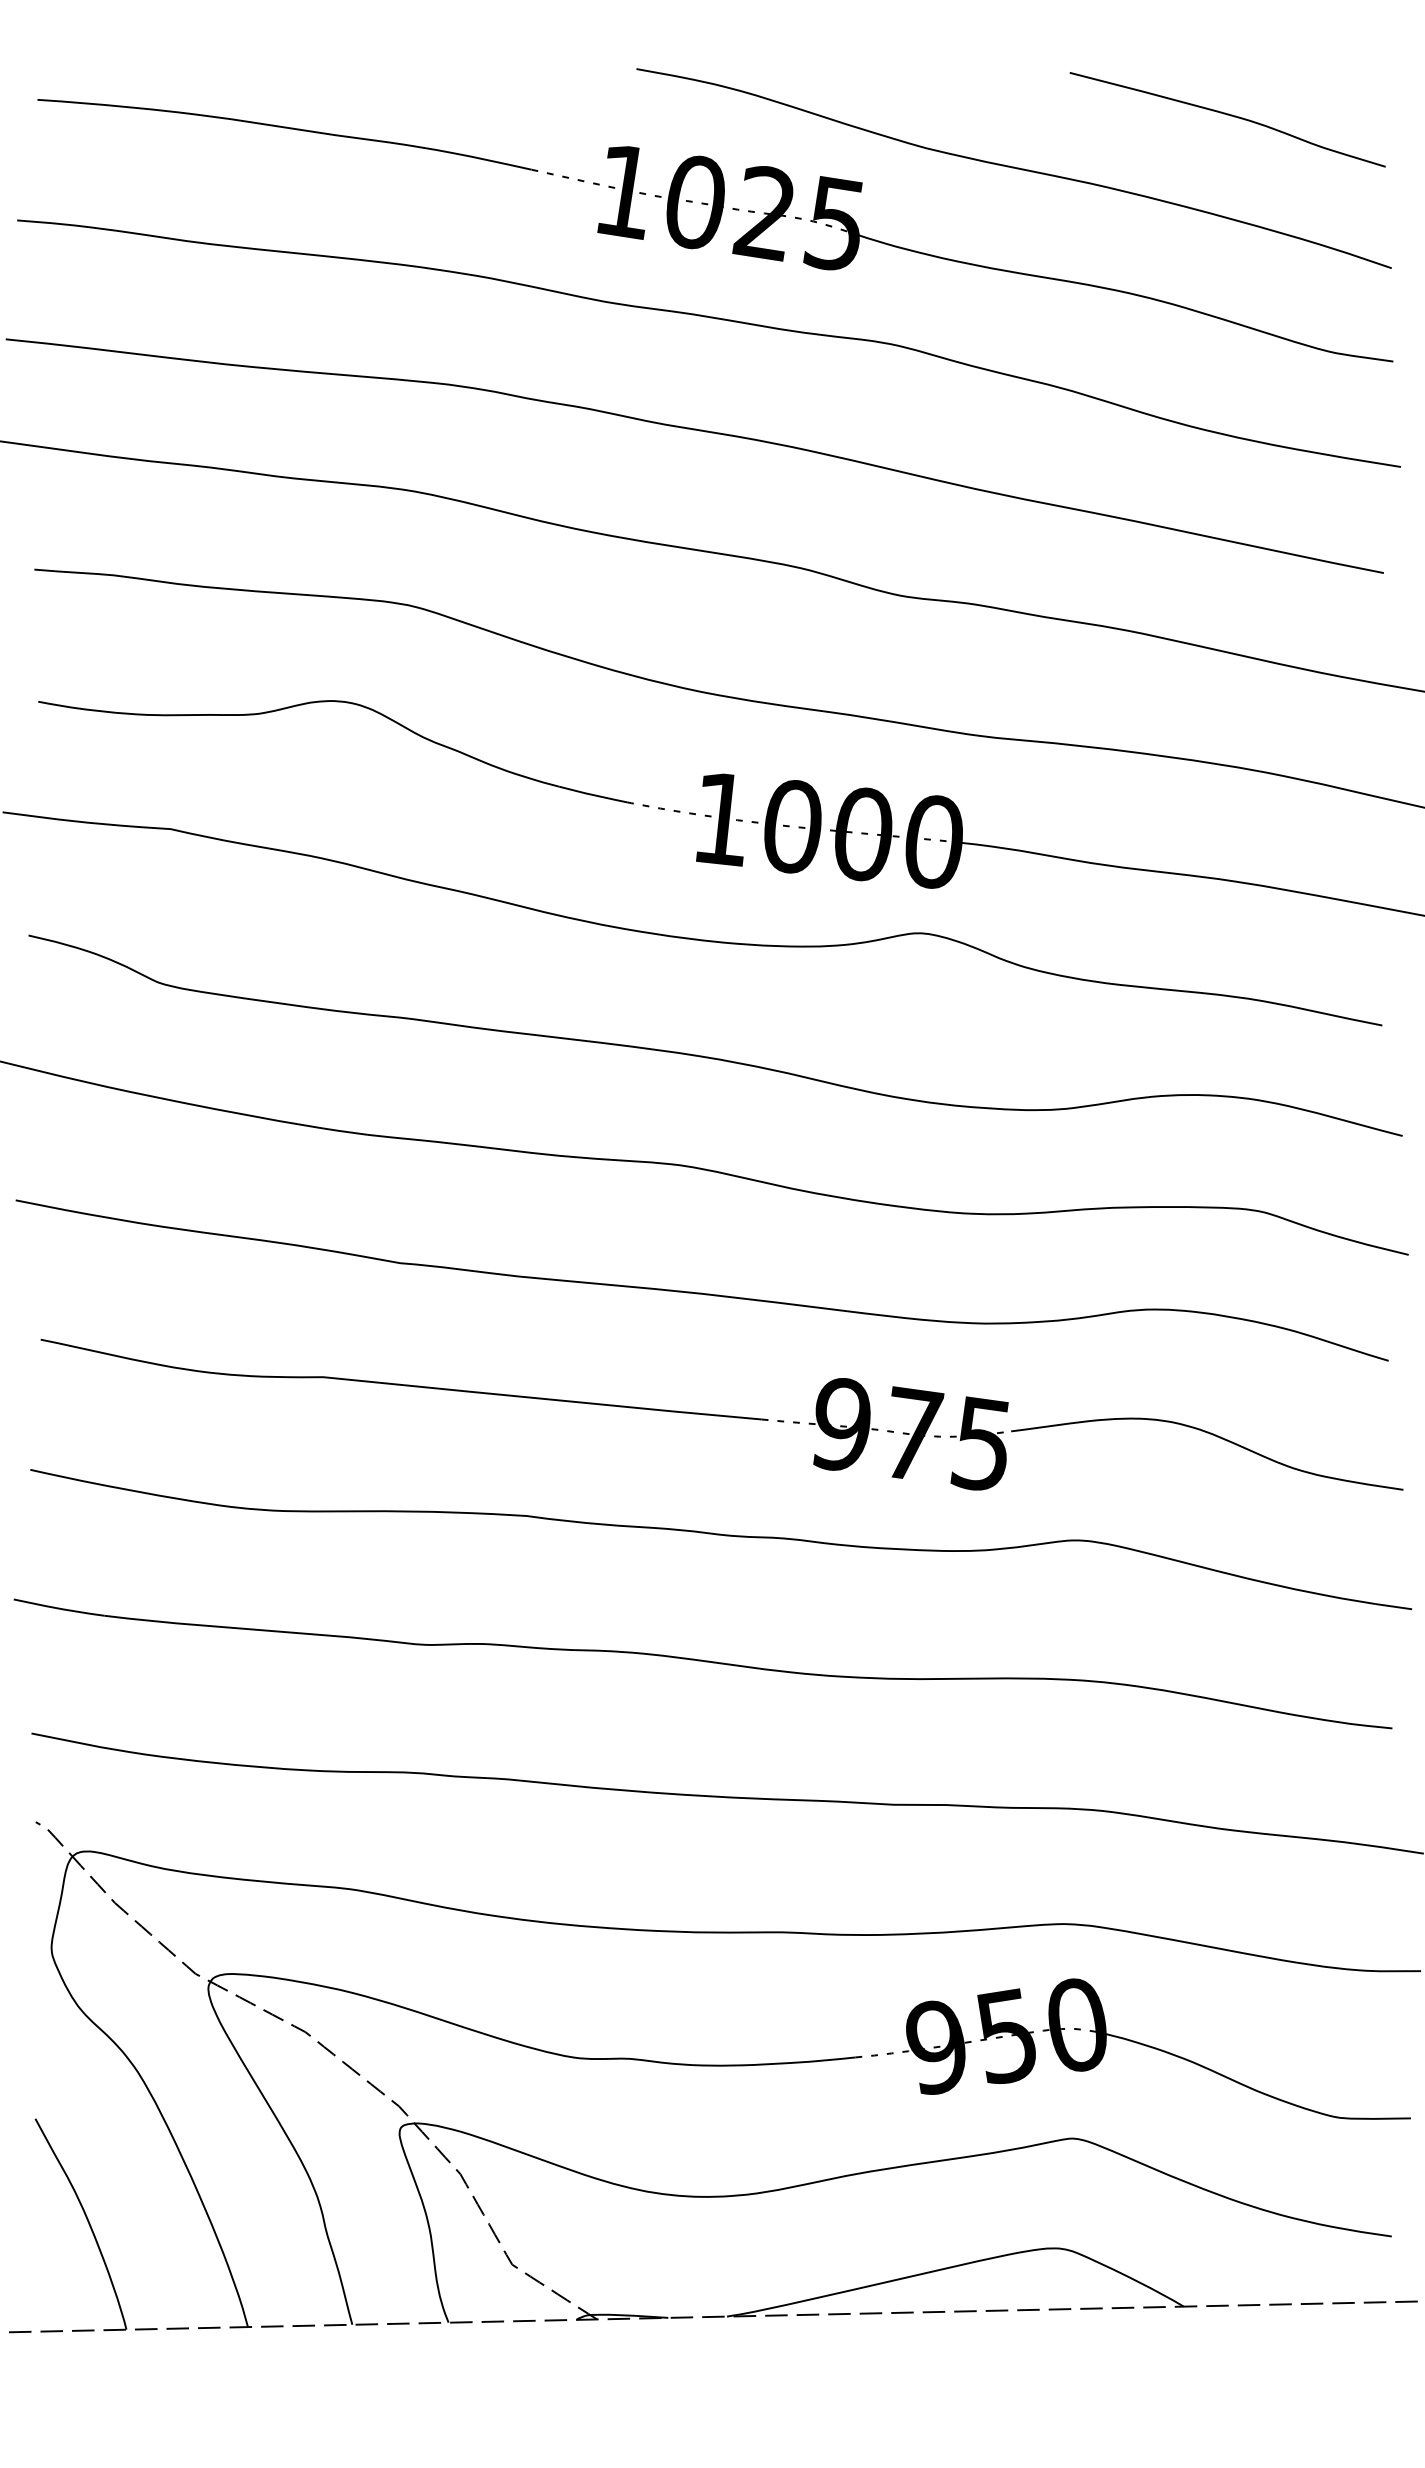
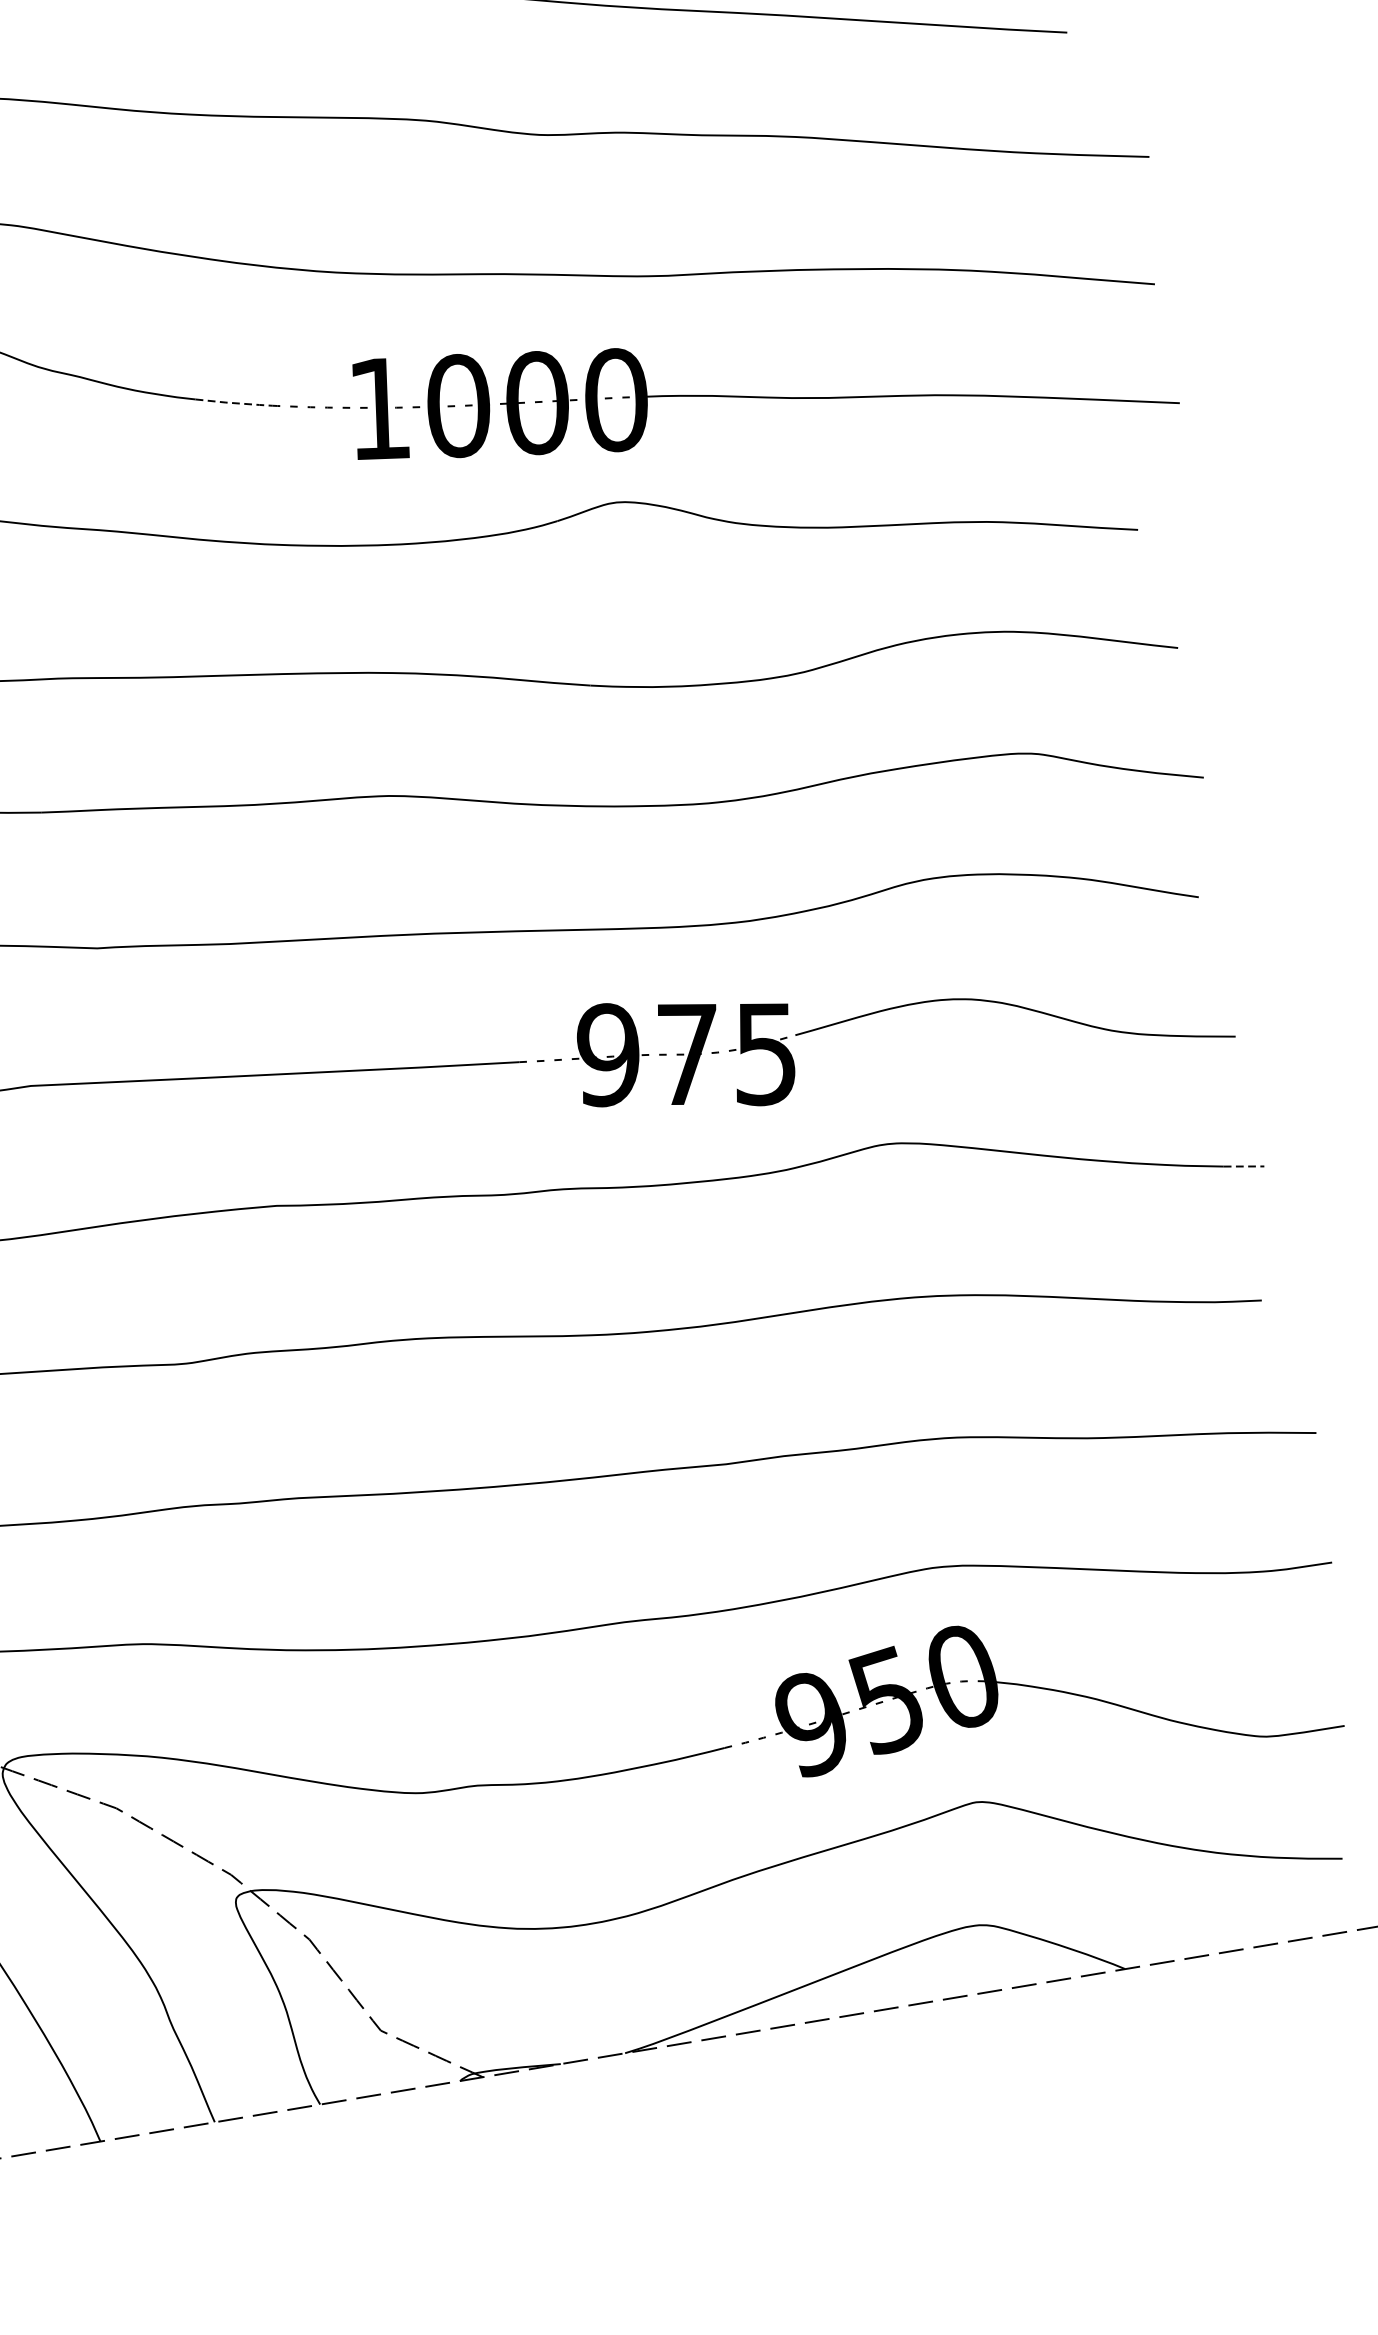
line: (593, 795) -> (234, 403), solid -> dashed
line: (1394, 1606) -> (1244, 1166), solid -> dashed

